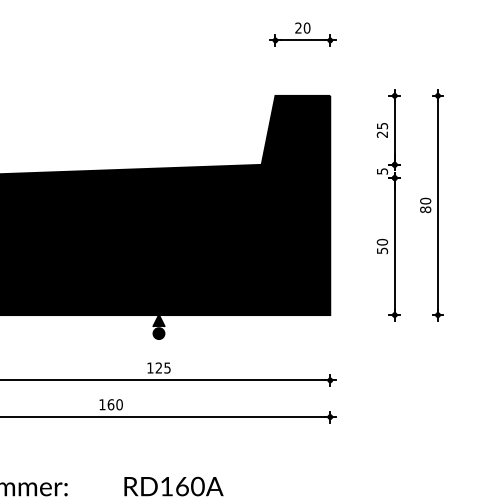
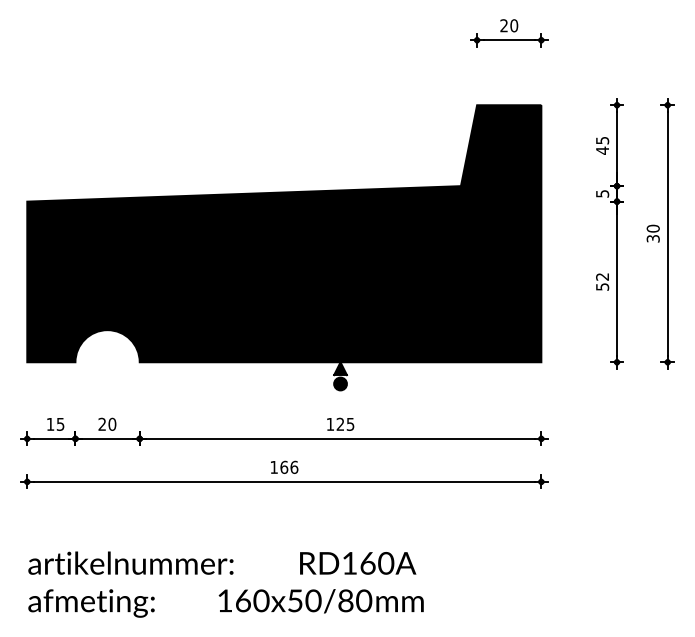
text: (382, 134) -> (602, 150), 25 -> 45
text: (425, 209) -> (652, 238), 80 -> 30
text: (382, 241) -> (602, 276), 50 -> 52
text: (119, 403) -> (294, 466), 160 -> 166

